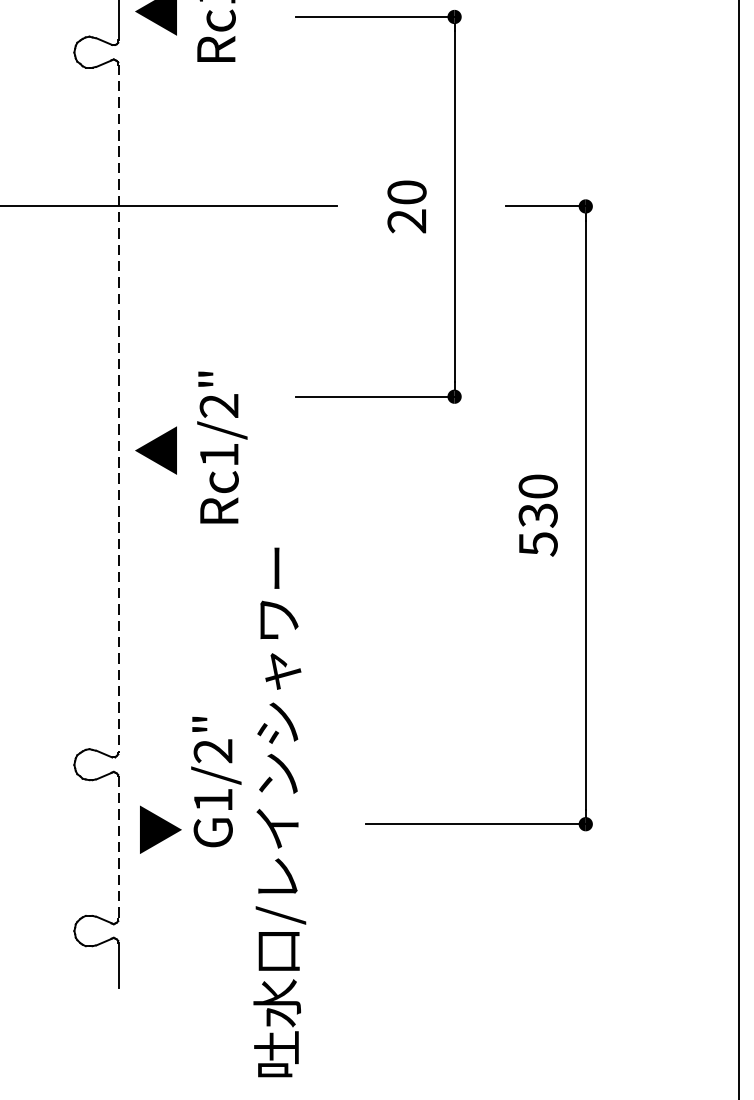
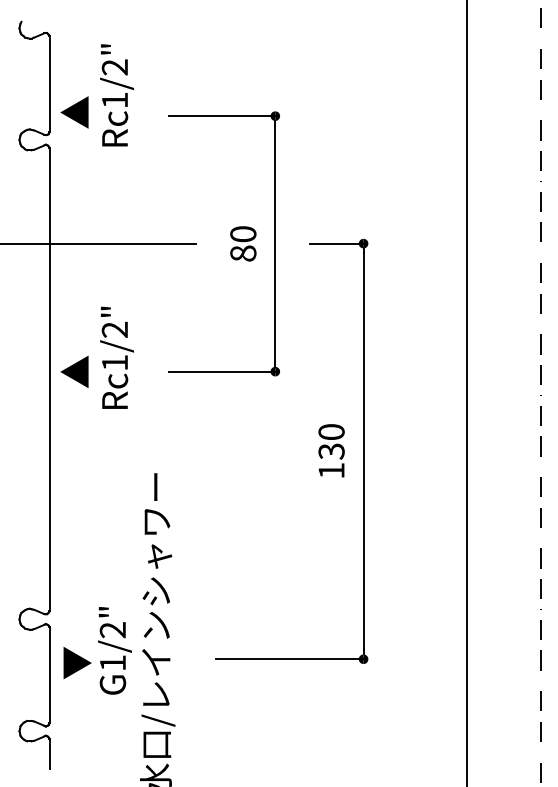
text: (407, 221) -> (243, 253), 20 -> 80
line: (118, 408) -> (49, 379), dashed -> solid
text: (221, 447) -> (116, 357), moved
text: (156, 450) -> (74, 371), moved
text: (538, 545) -> (331, 471), 530 -> 130
text: (215, 781) -> (114, 650), moved
line: (118, 848) -> (49, 675), dashed -> solid

